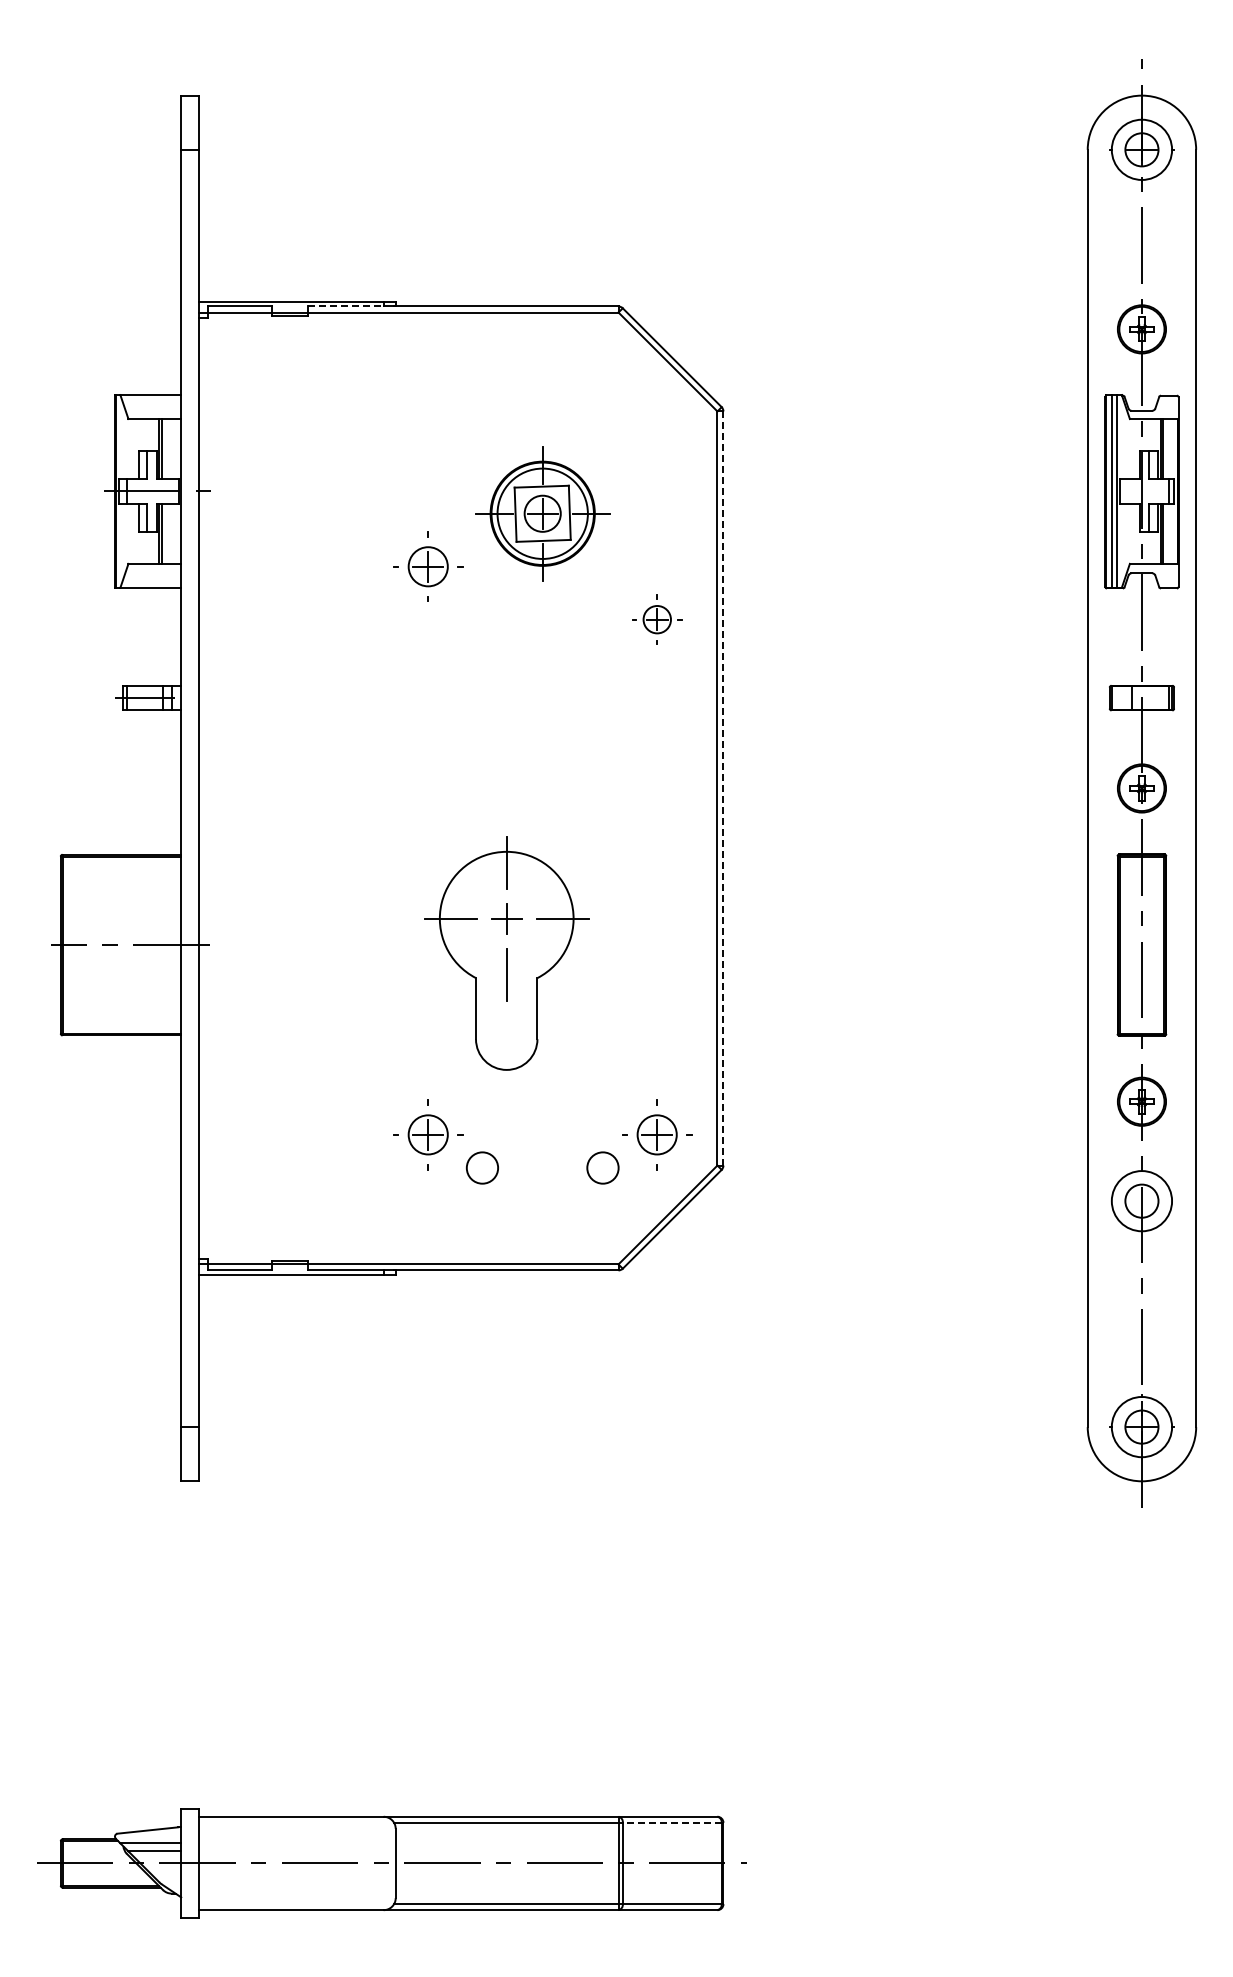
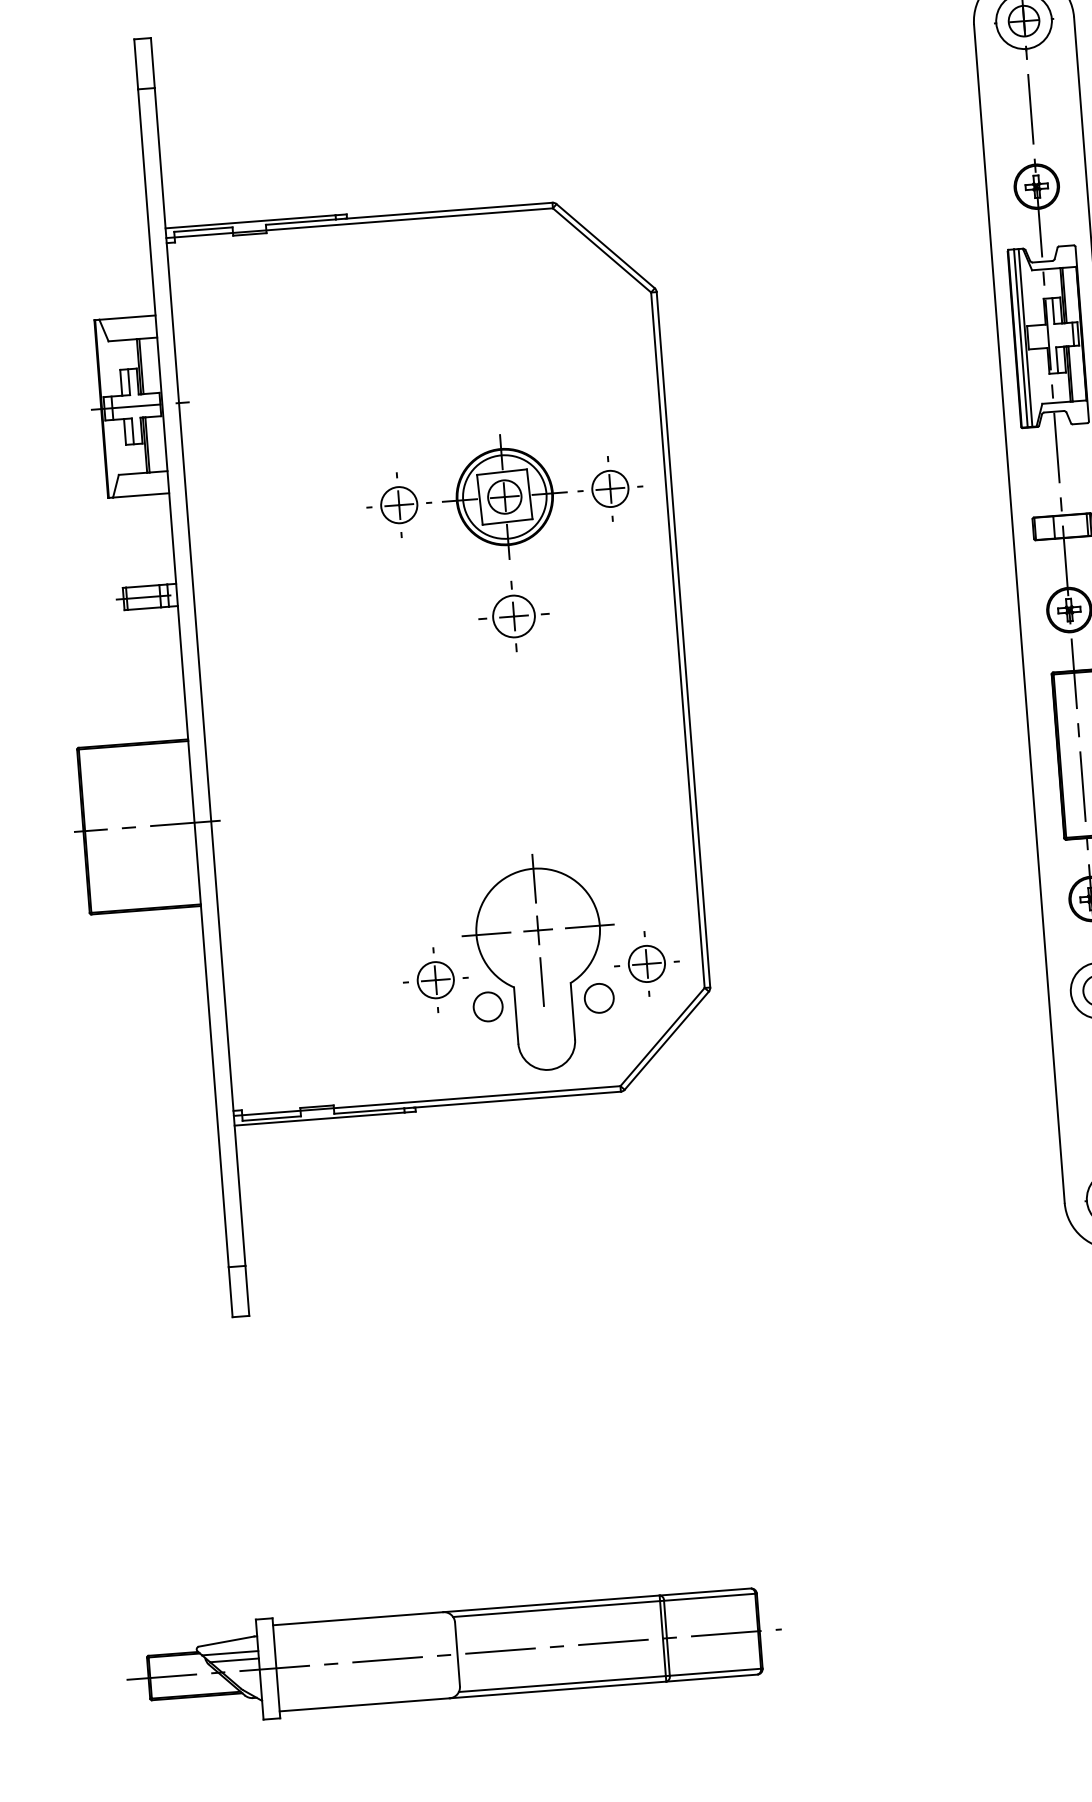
line: (345, 306) -> (300, 222), dashed -> solid
part: (542, 513) -> (504, 496), moved
part: (428, 566) -> (399, 504), moved
part: (657, 619) -> (610, 488), size x1.43
part: (542, 749) -> (513, 616), added
line: (723, 789) -> (683, 640), dashed -> solid
part: (506, 953) -> (540, 962), moved
line: (671, 1822) -> (708, 1597), dashed -> solid

